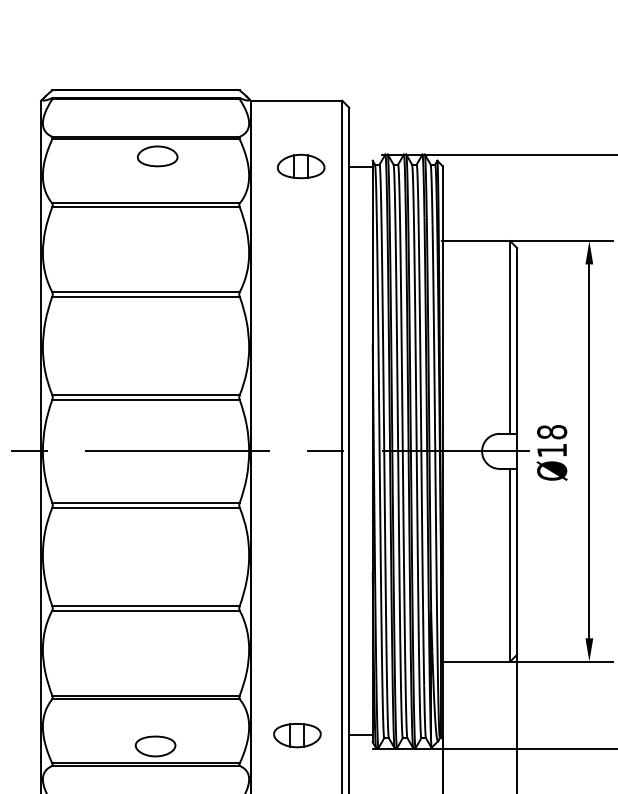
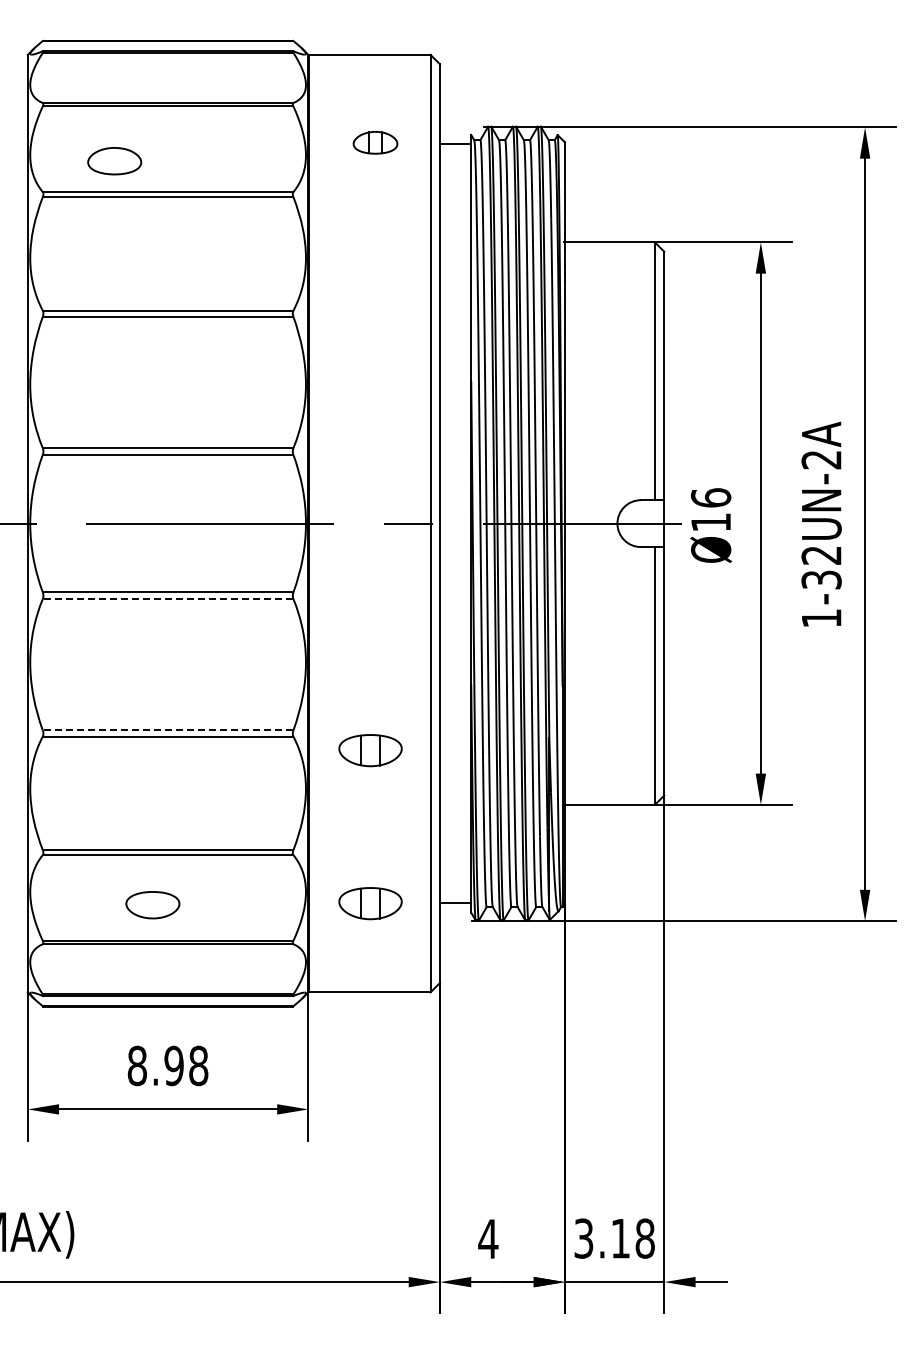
part: (157, 156) -> (114, 161), moved
part: (301, 166) -> (375, 142), size x0.7
text: (552, 431) -> (711, 497), Ø18 -> Ø16
line: (145, 508) -> (167, 599), solid -> dashed
line: (145, 606) -> (167, 730), solid -> dashed
part: (297, 621) -> (370, 750), added
part: (155, 746) -> (152, 905), moved

